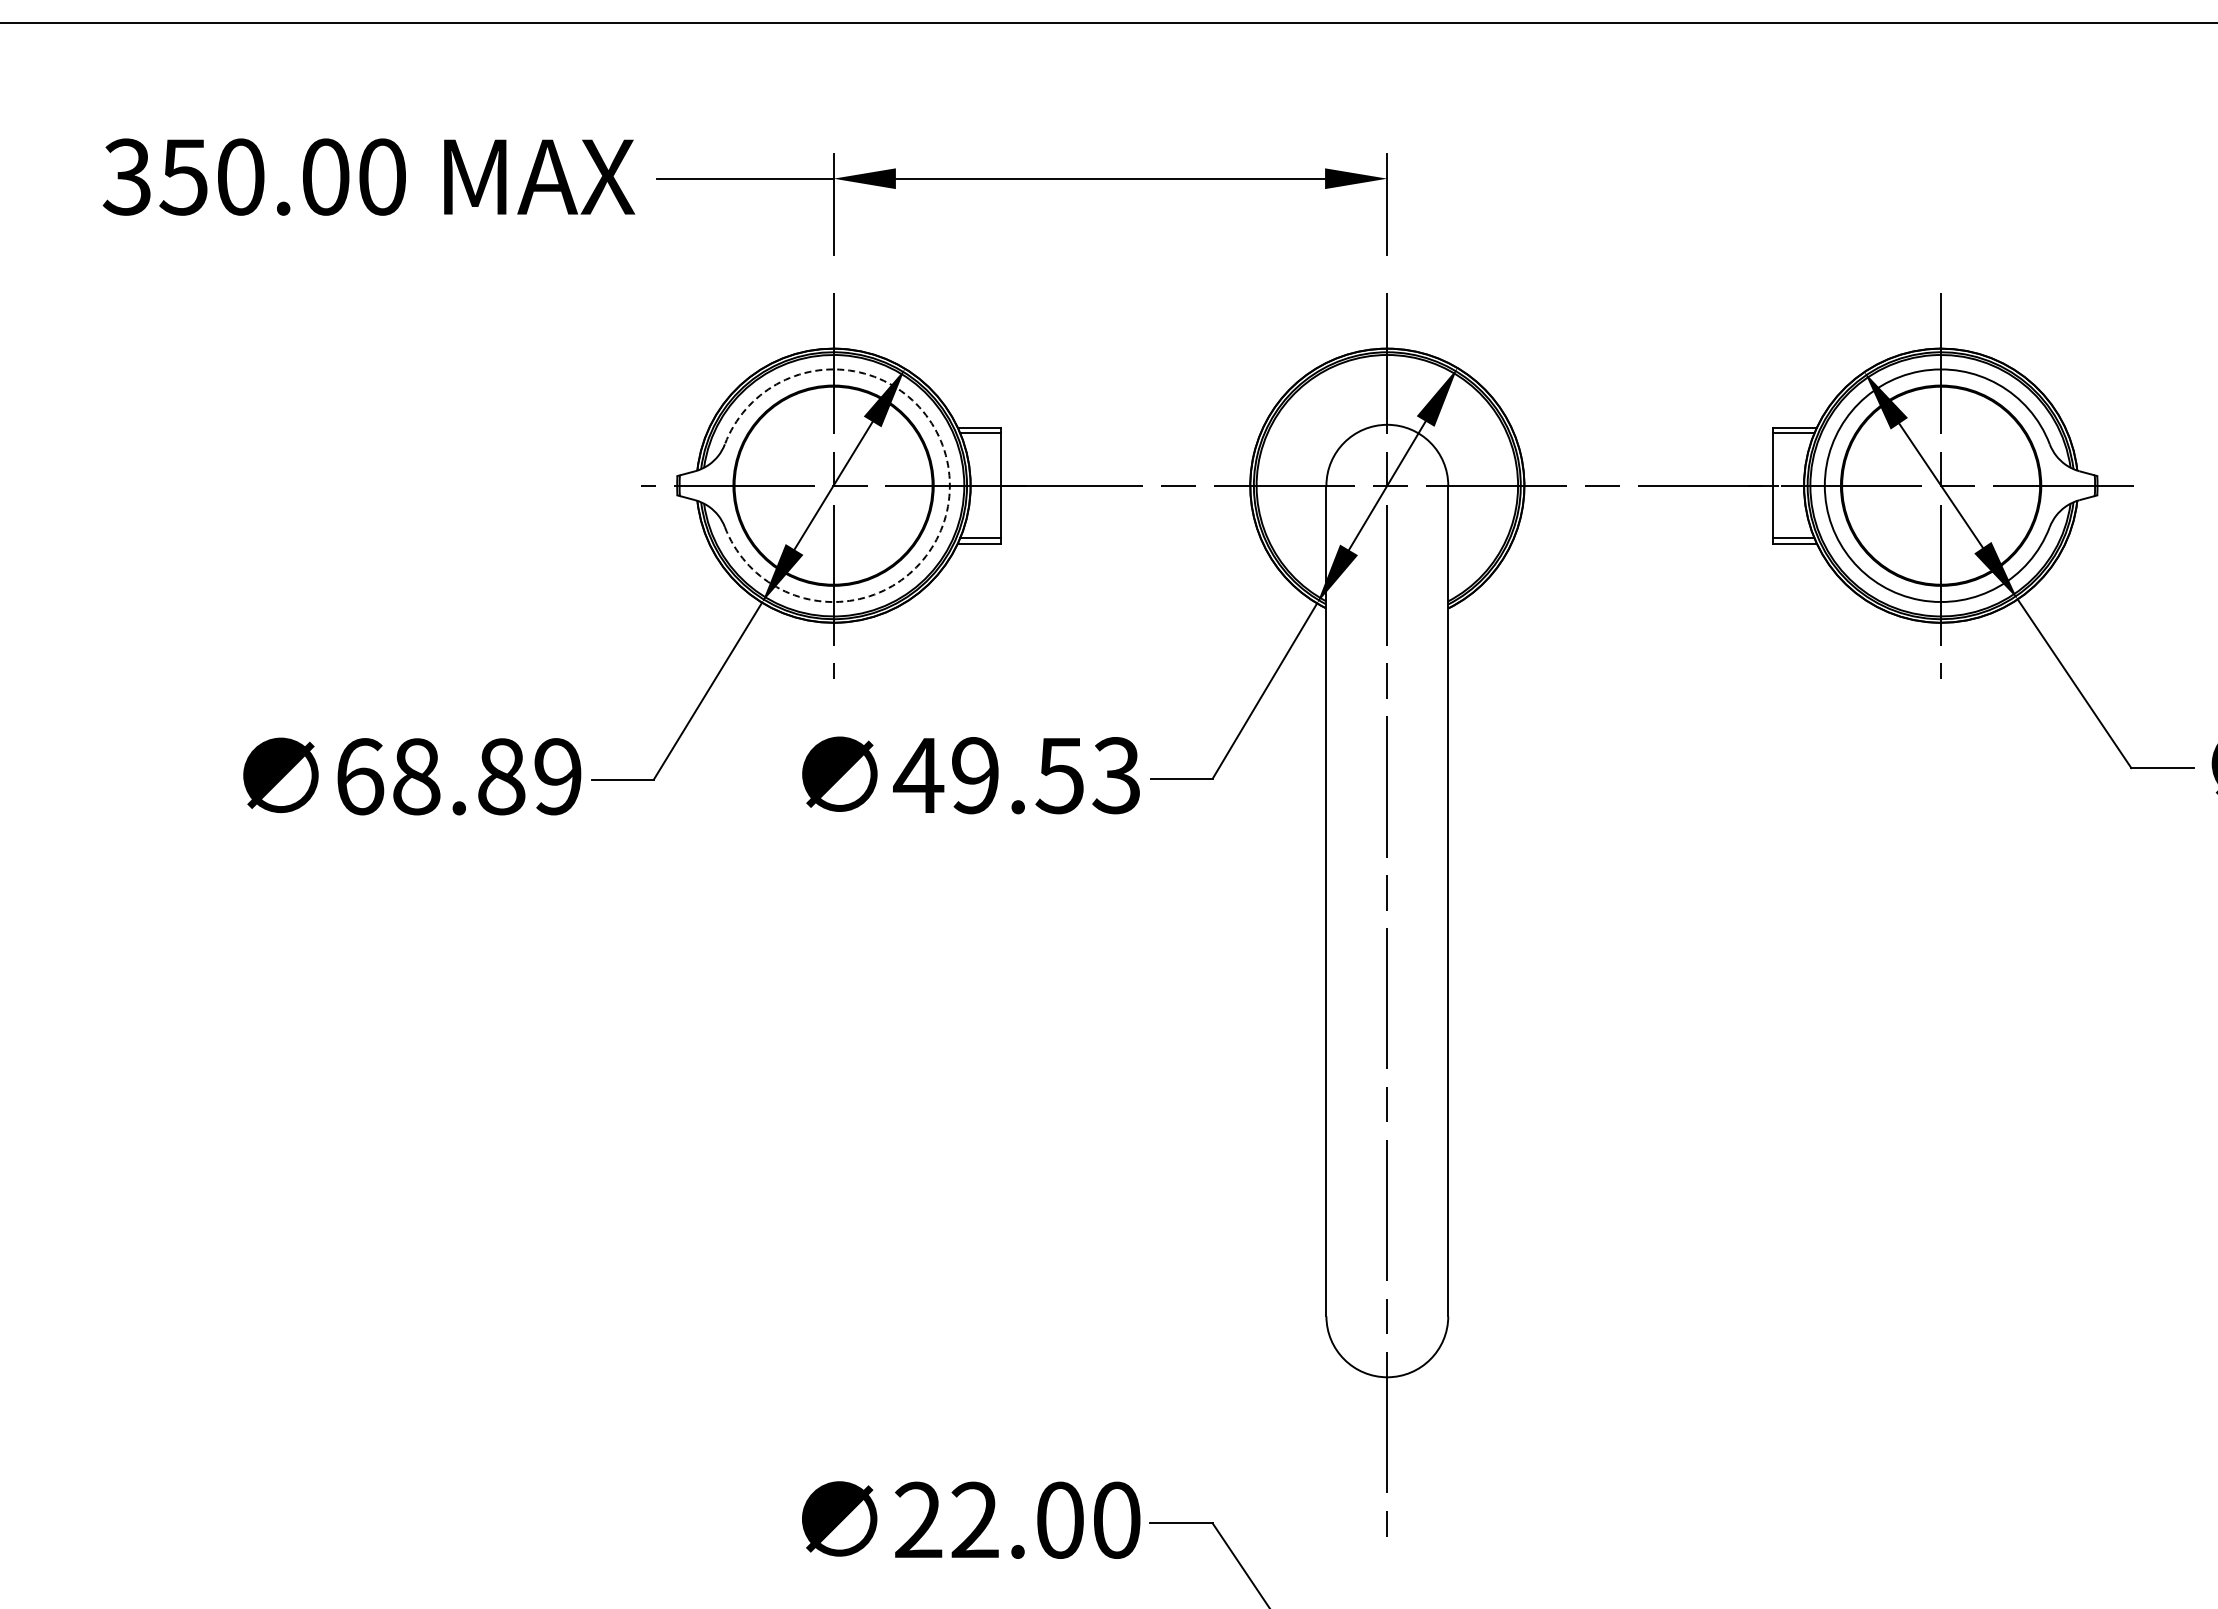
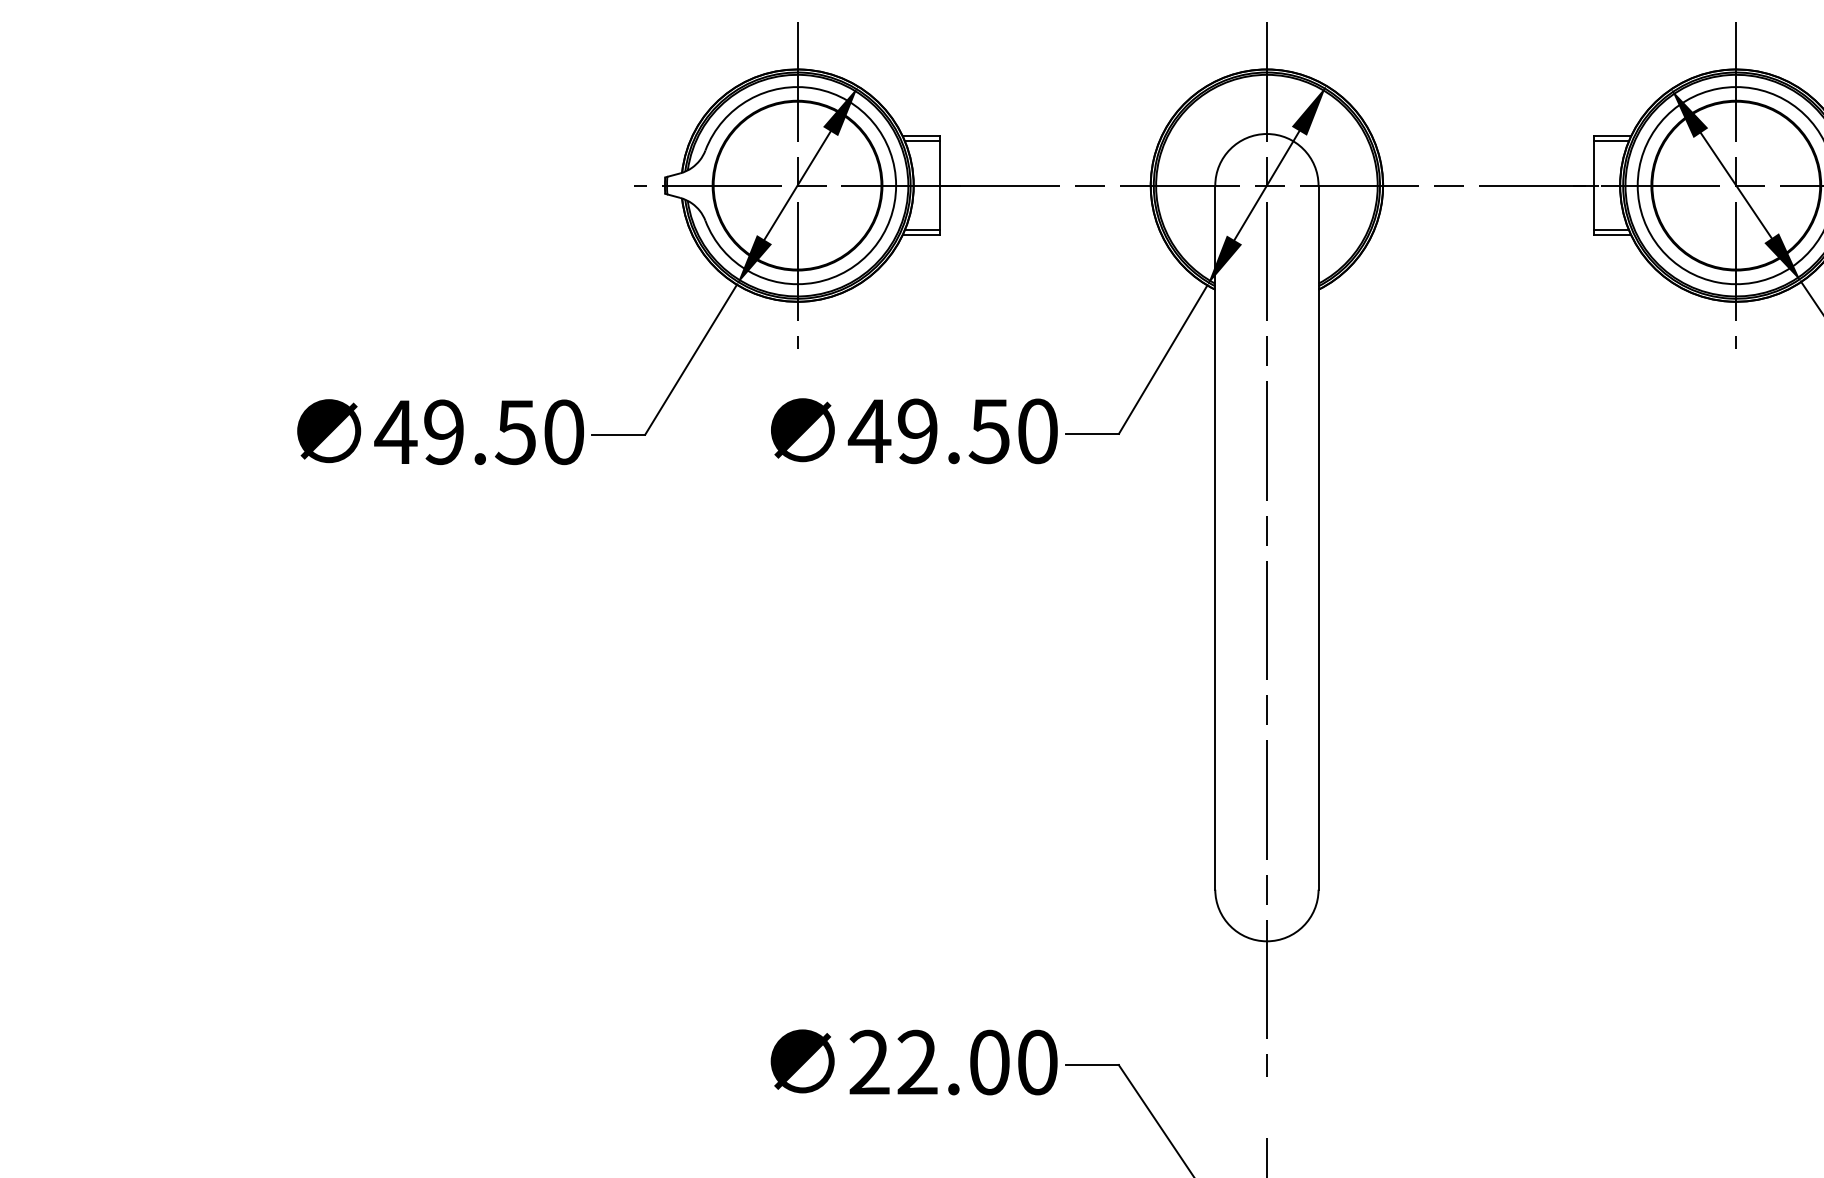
arc: (949, 485) -> (895, 185), dashed -> solid
text: (1116, 775) -> (1037, 431), 49.53 -> 49.50
text: (457, 776) -> (478, 432), 68.89 -> 49.50

